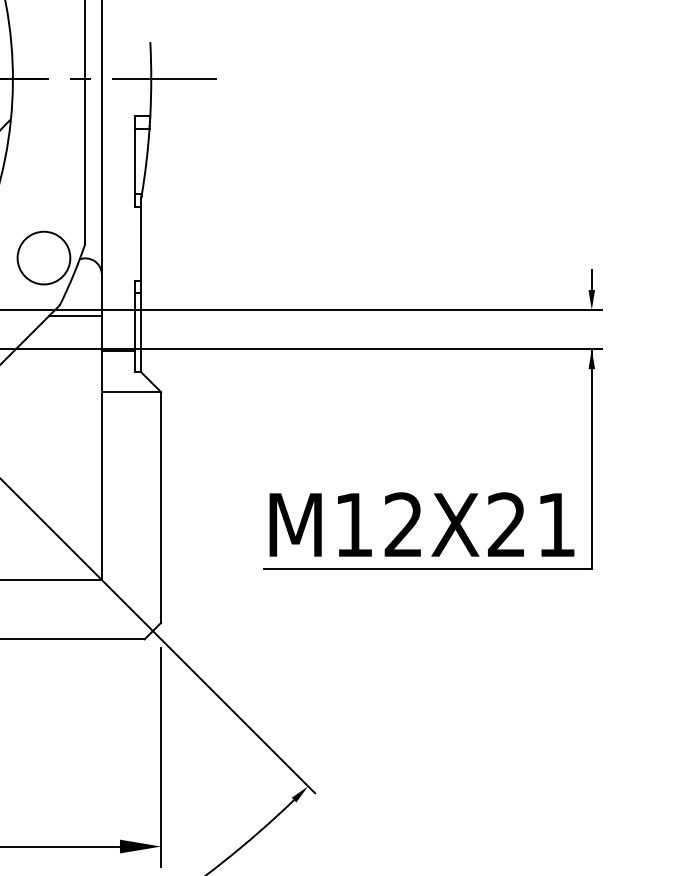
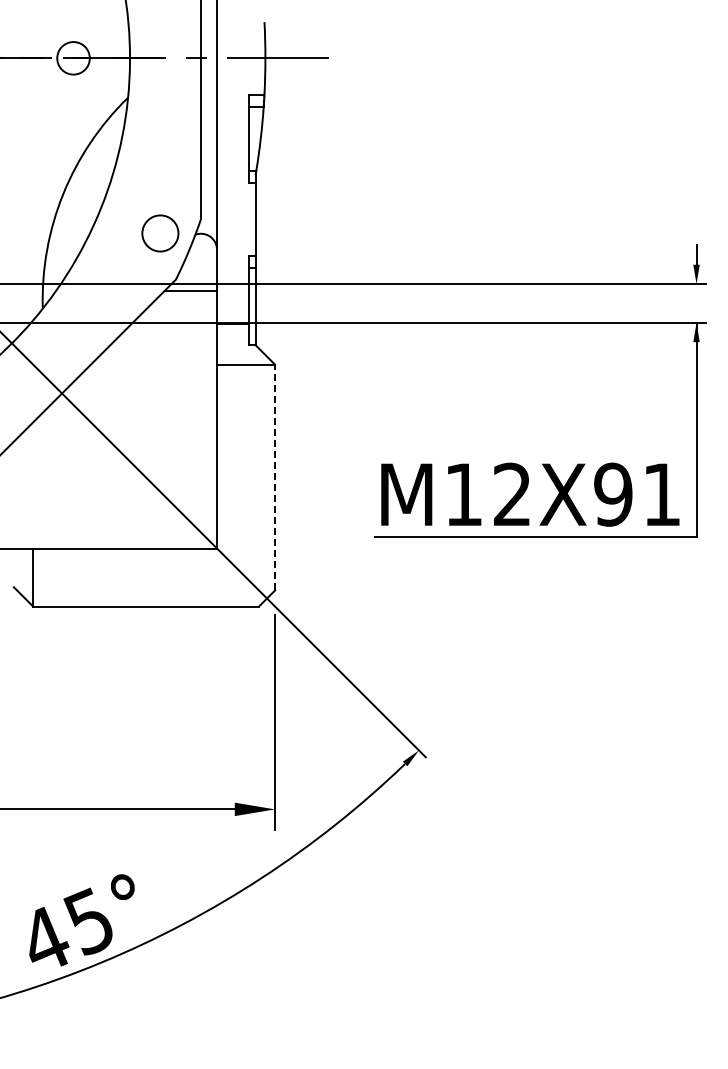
circle: (44, 258) -> (160, 233), size x0.7
line: (161, 507) -> (275, 477), solid -> dashed
text: (506, 524) -> (613, 494), M12X21 -> M12X91

